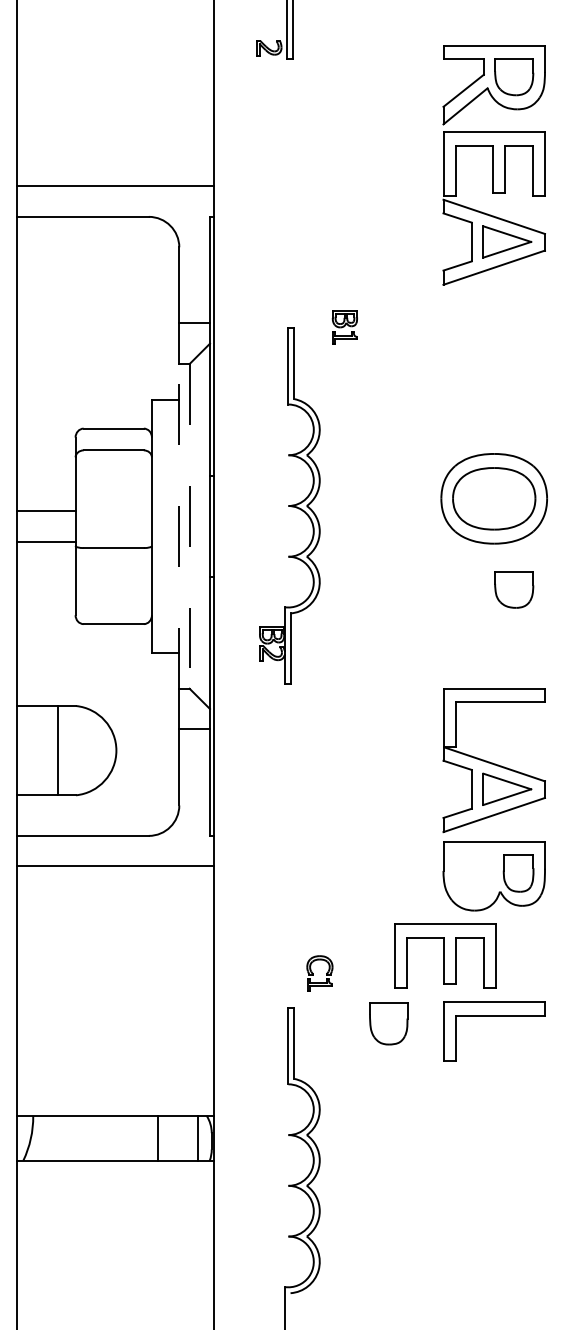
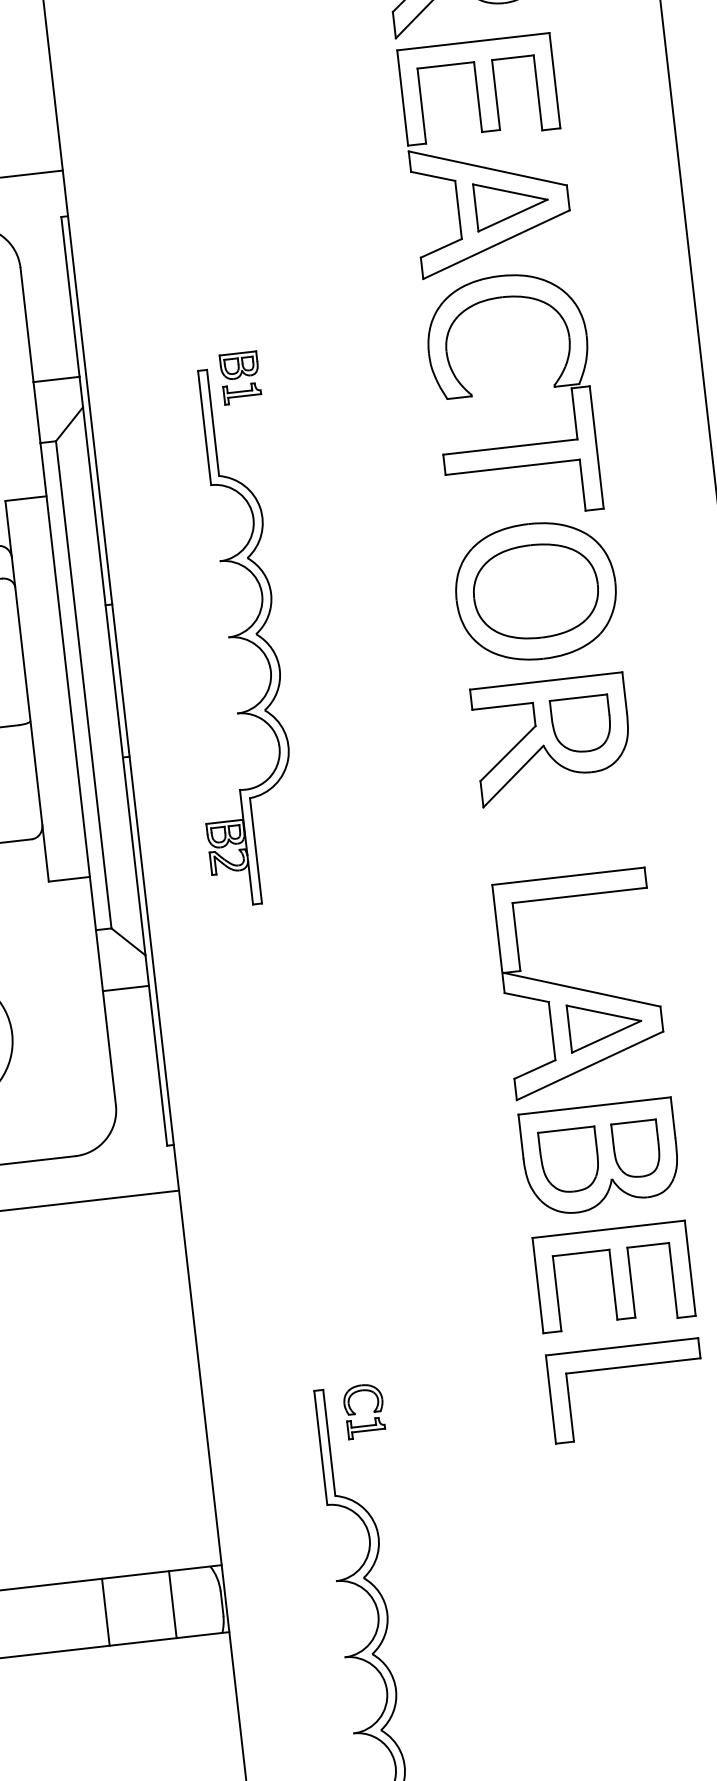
part: (344, 327) -> (240, 378), moved
part: (467, 366) -> (473, 397), added
line: (179, 525) -> (68, 685), dashed -> solid
line: (189, 526) -> (83, 685), dashed -> solid
part: (493, 598) -> (551, 741), added
part: (445, 955) -> (614, 1276), moved
part: (319, 973) -> (363, 1411), moved
part: (388, 1023) -> (569, 1160), moved
line: (157, 1137) -> (105, 1611), moved
line: (198, 1137) -> (172, 1603), moved

